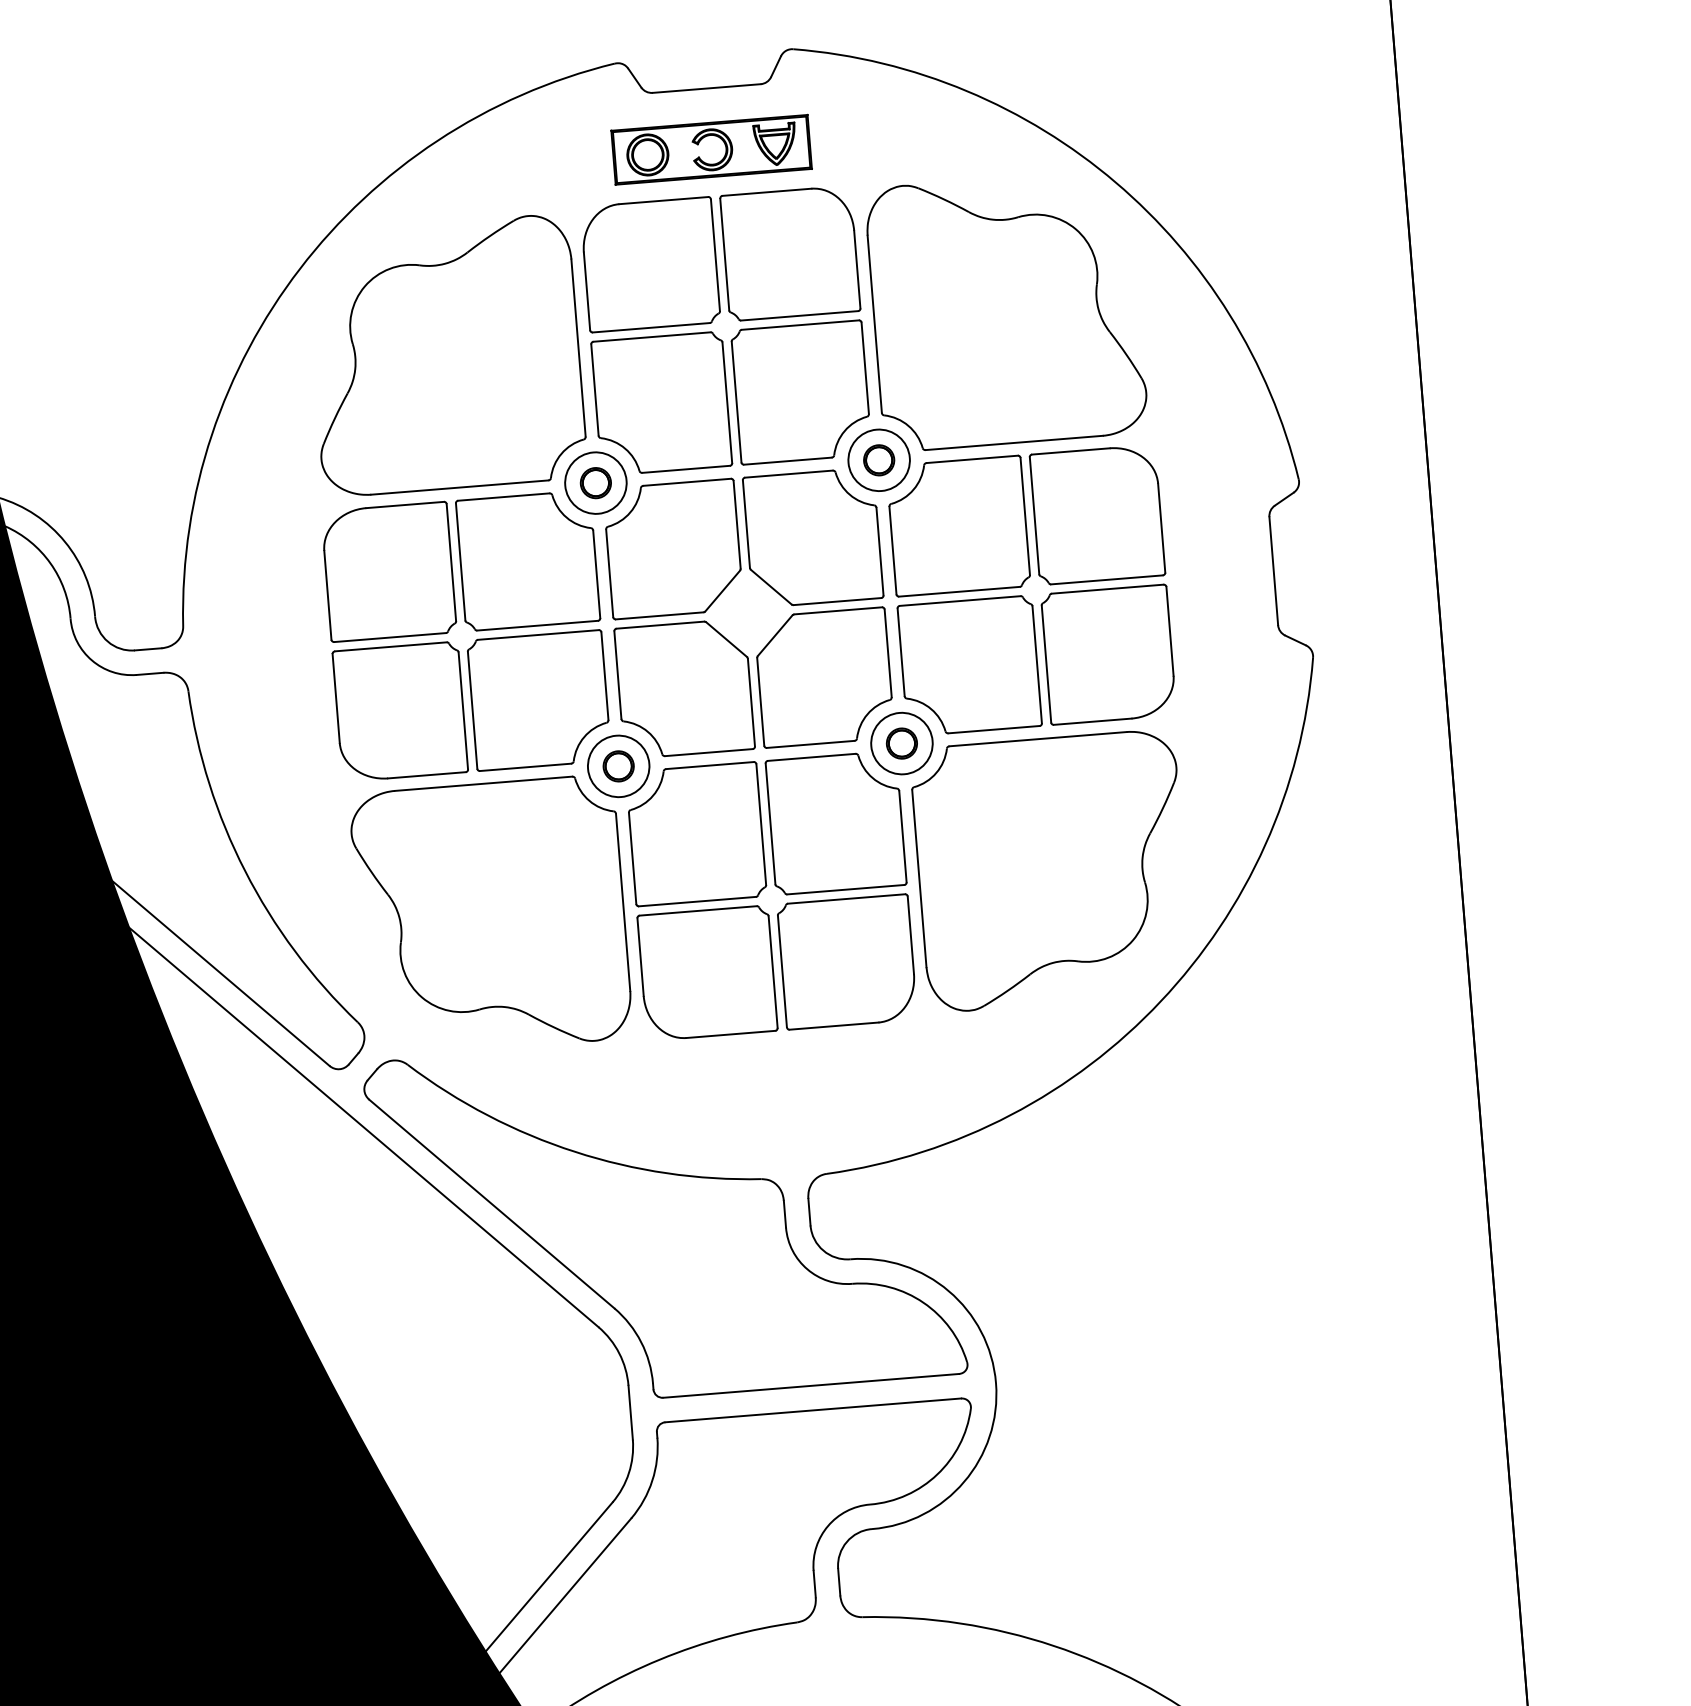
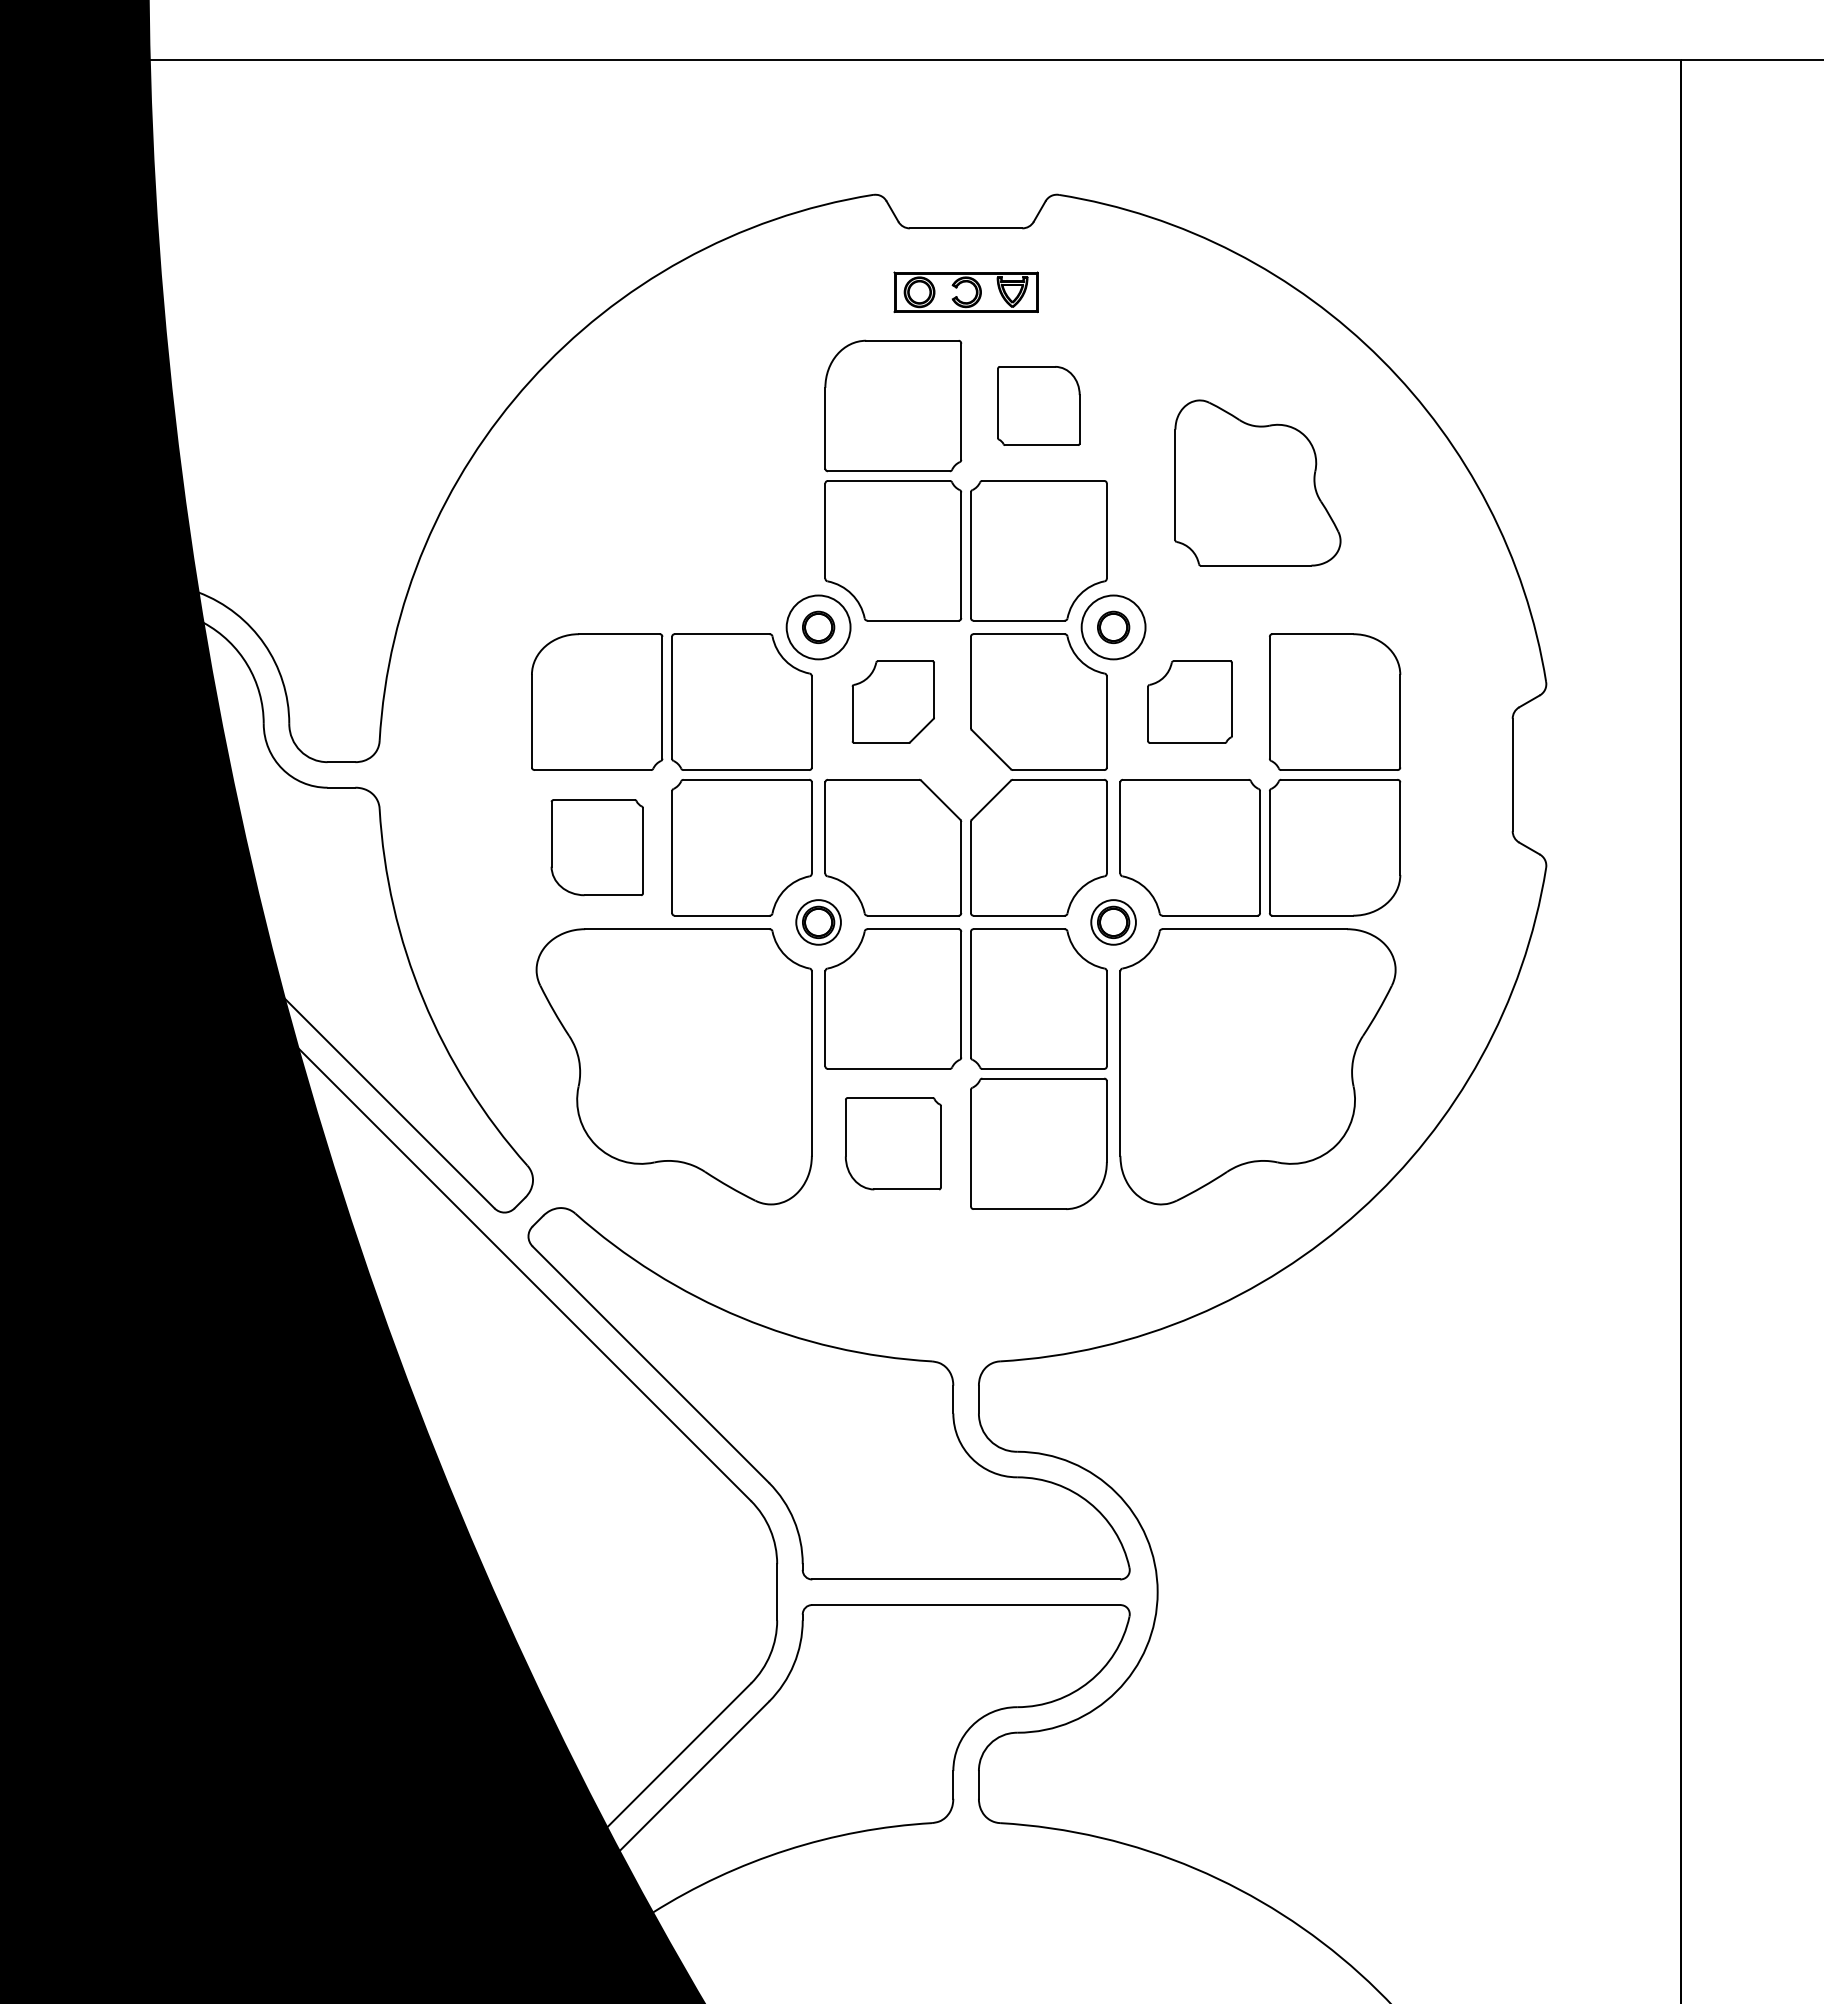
part: (711, 150) -> (965, 292), size x0.7
part: (789, 253) -> (1038, 405), size x0.6
part: (1006, 310) -> (1257, 482), size x0.6
part: (445, 355) -> (673, 482), removed
part: (957, 525) -> (1189, 701), size x0.6
part: (673, 548) -> (893, 701), size x0.6
part: (400, 711) -> (597, 847), size x0.7
circle: (901, 743) -> (1113, 922), size x0.7
circle: (618, 766) -> (818, 922), size x0.7
part: (707, 972) -> (893, 1143), size x0.7

